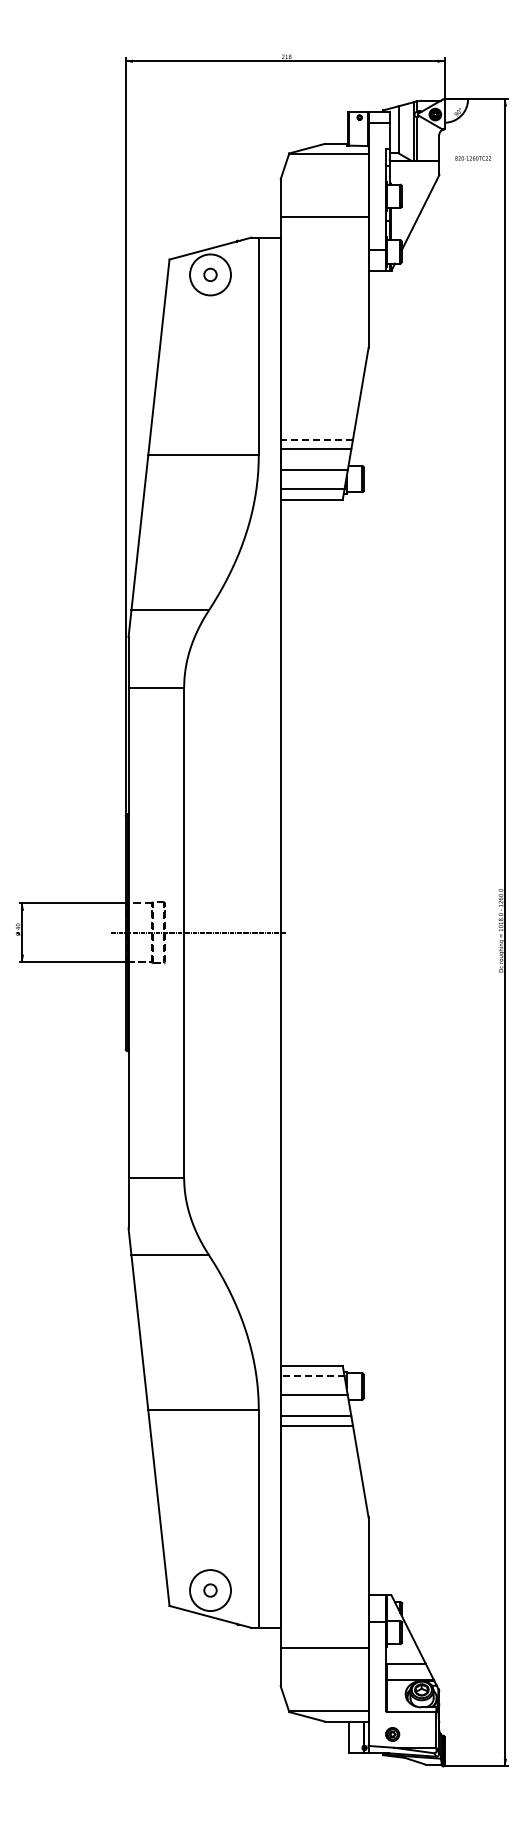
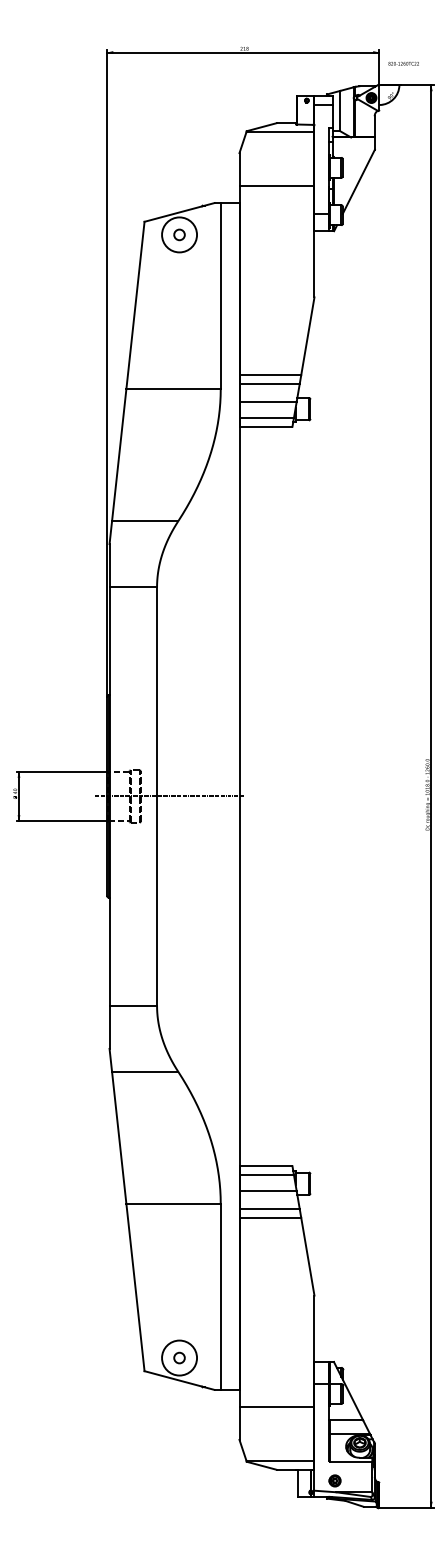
text: (472, 158) -> (403, 63), moved
line: (316, 439) -> (270, 375), dashed -> solid
line: (312, 1376) -> (266, 1175), dashed -> solid

